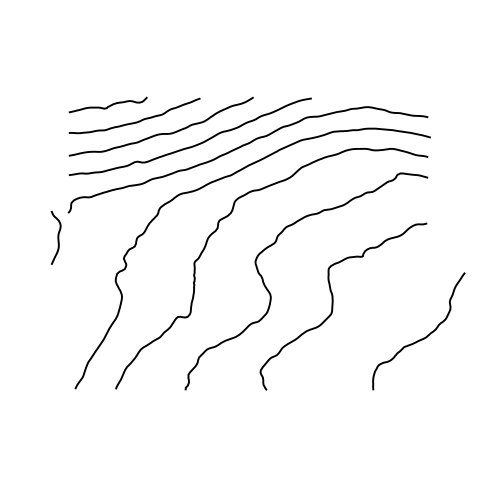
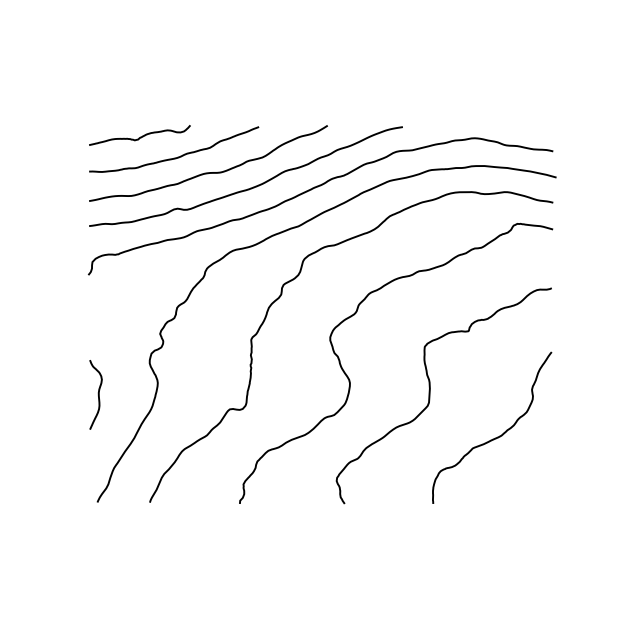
curve: (57, 237) -> (97, 394), moved
curve: (421, 338) -> (495, 437), moved

